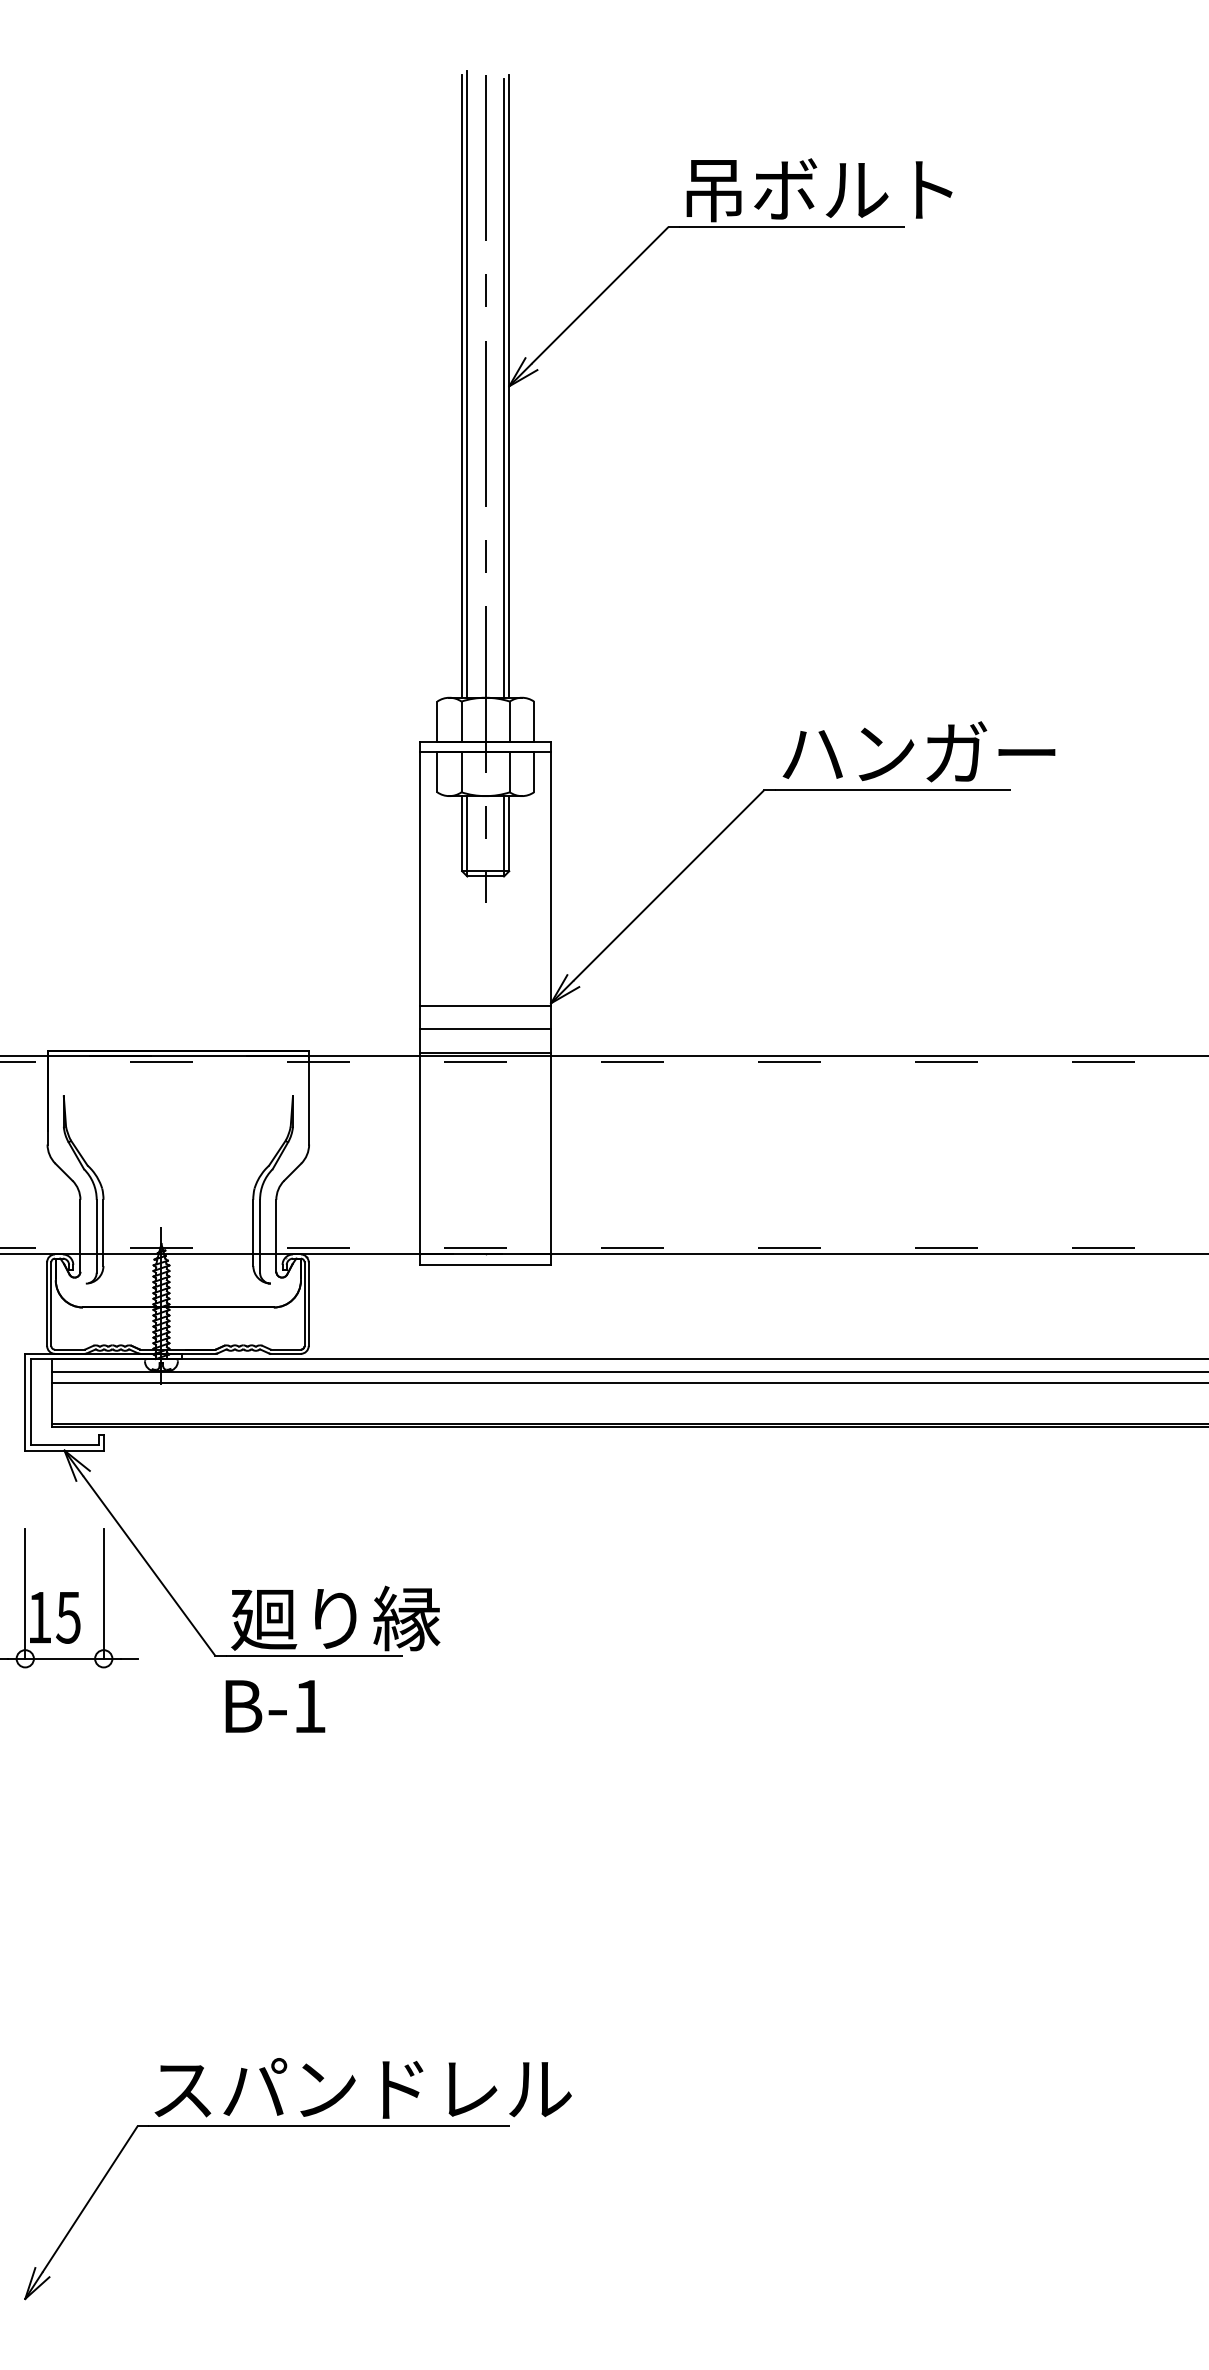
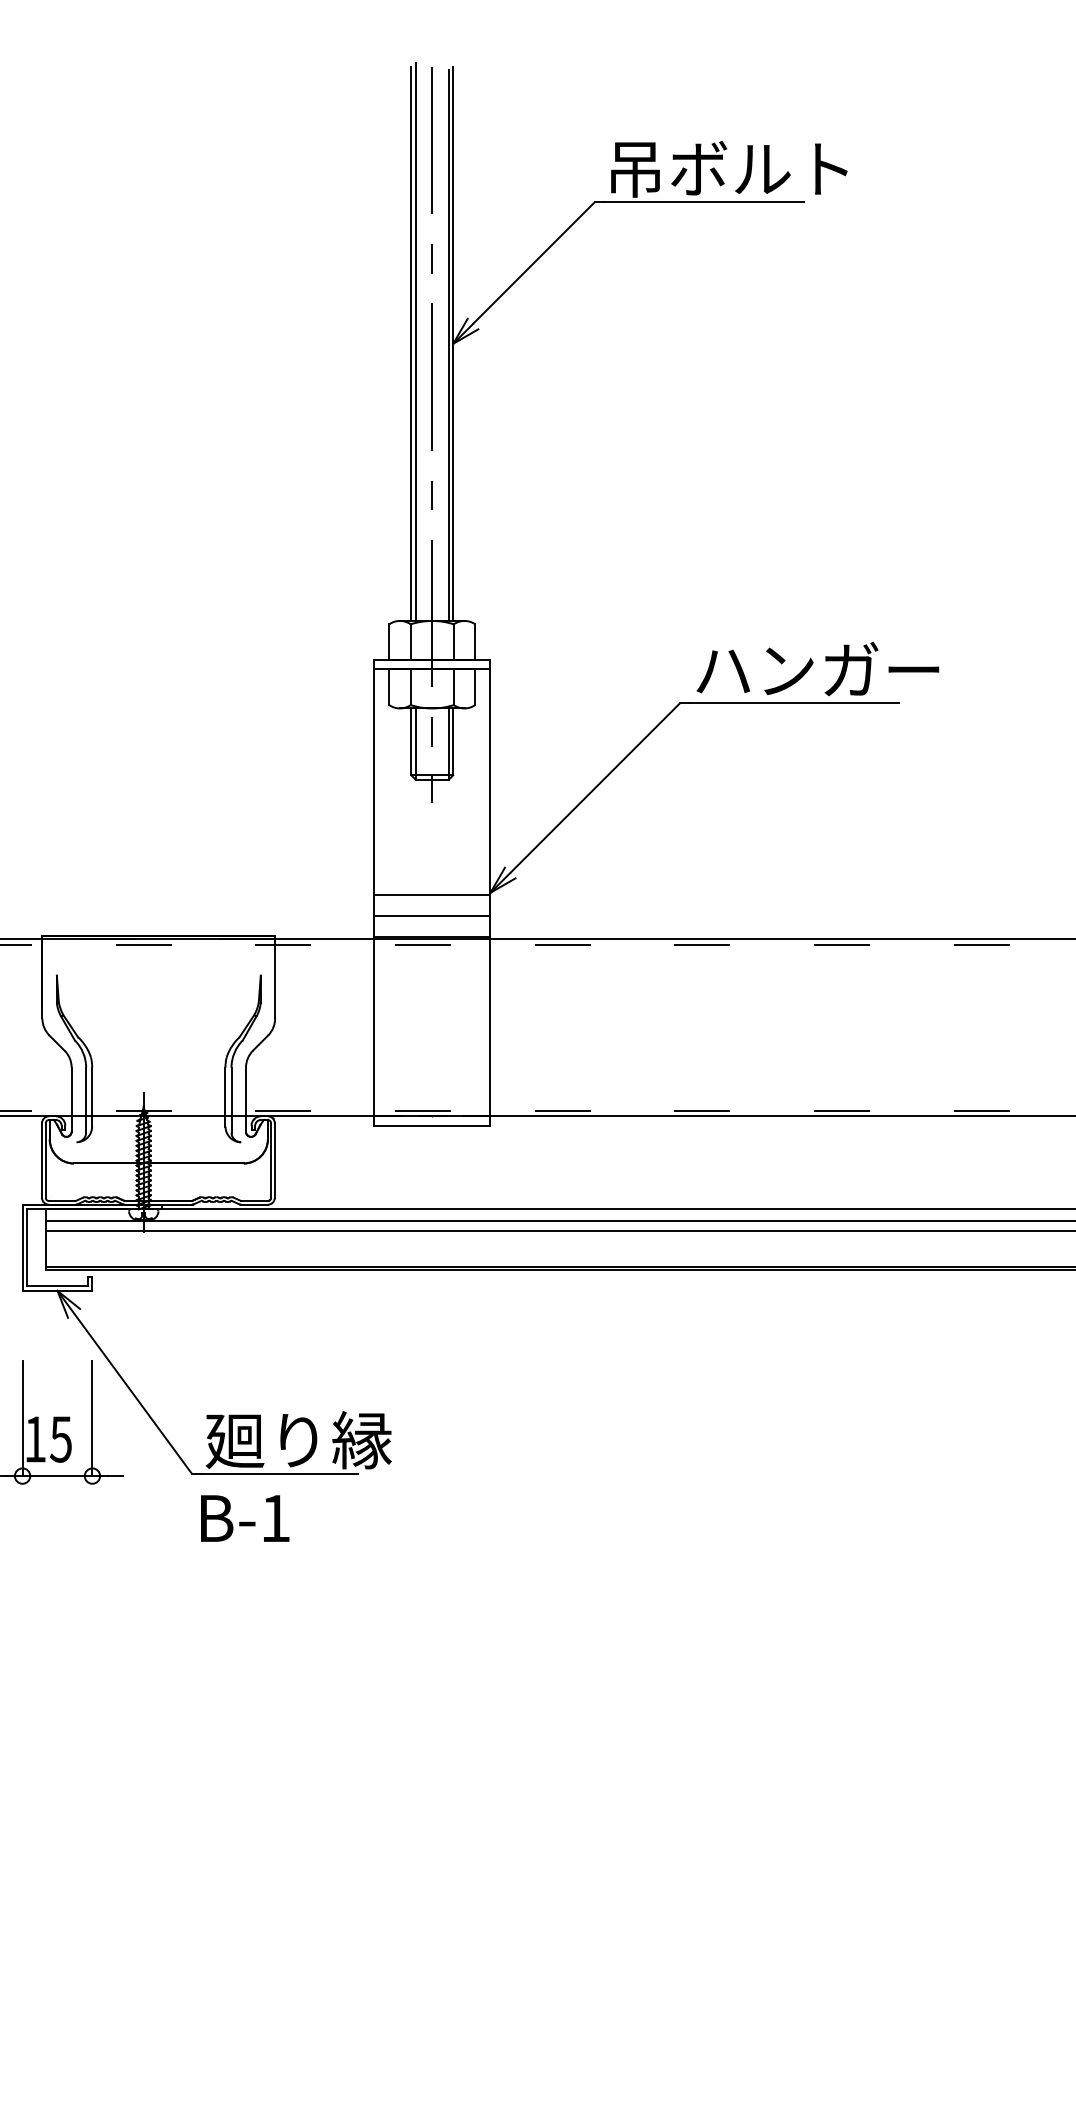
part: (297, 2126) -> (264, 1892), removed

